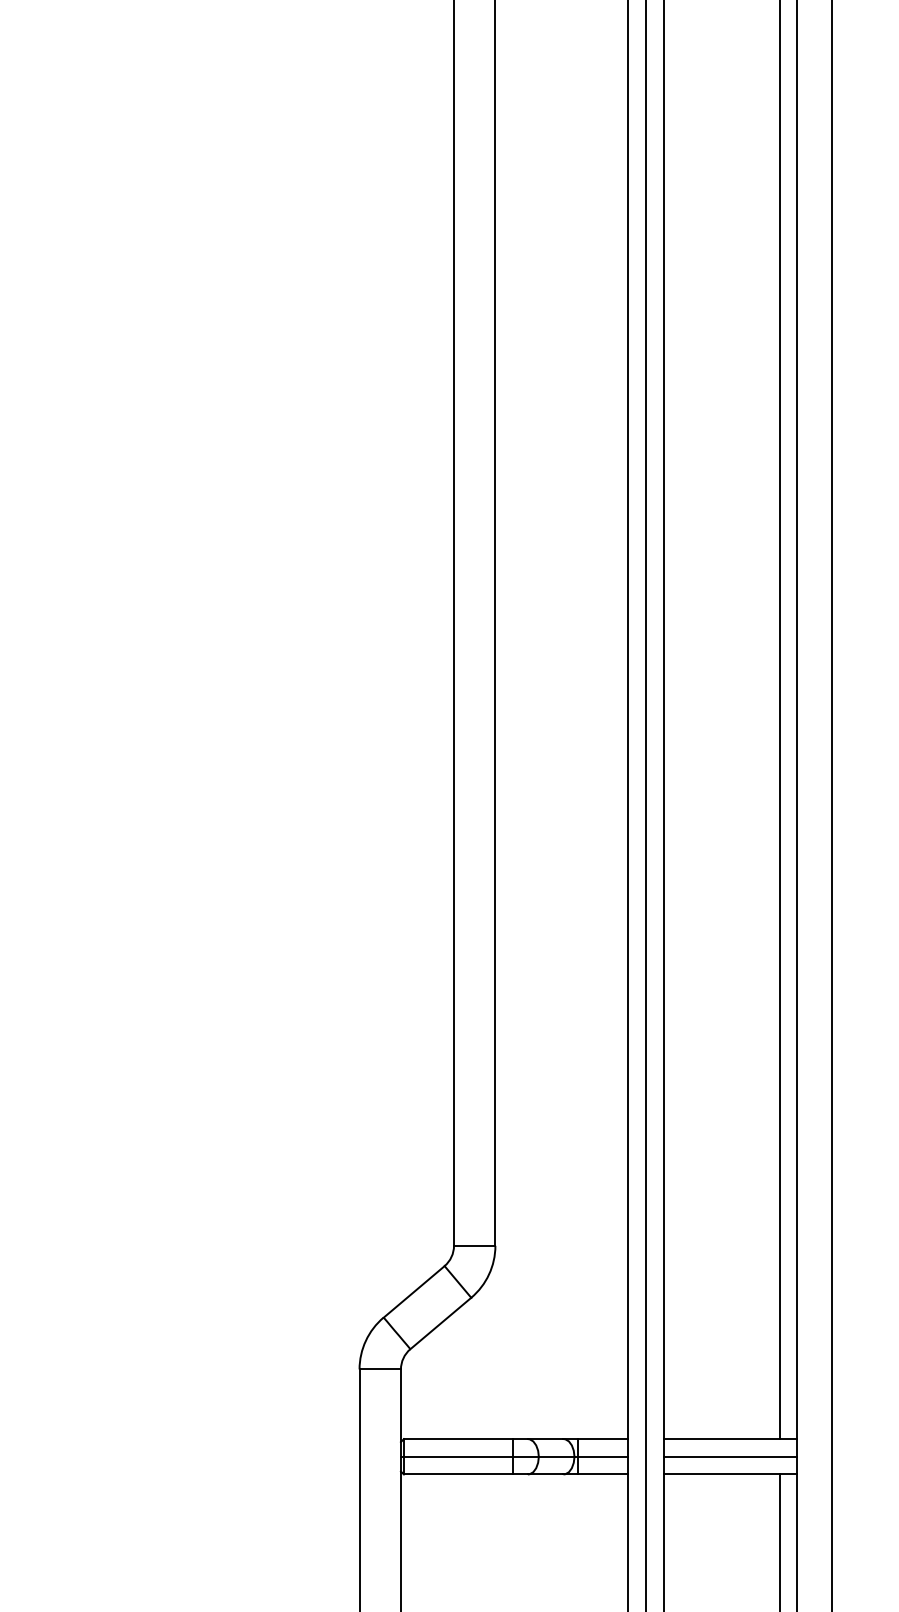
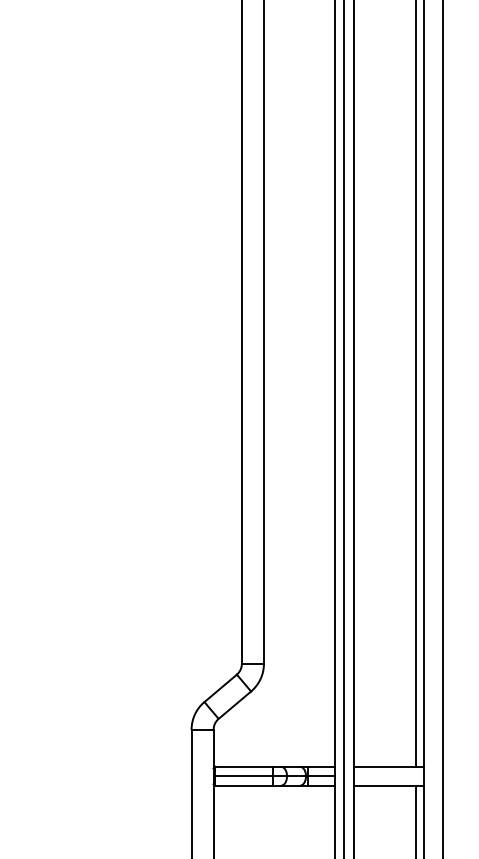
line: (729, 1457) -> (388, 776), removed

